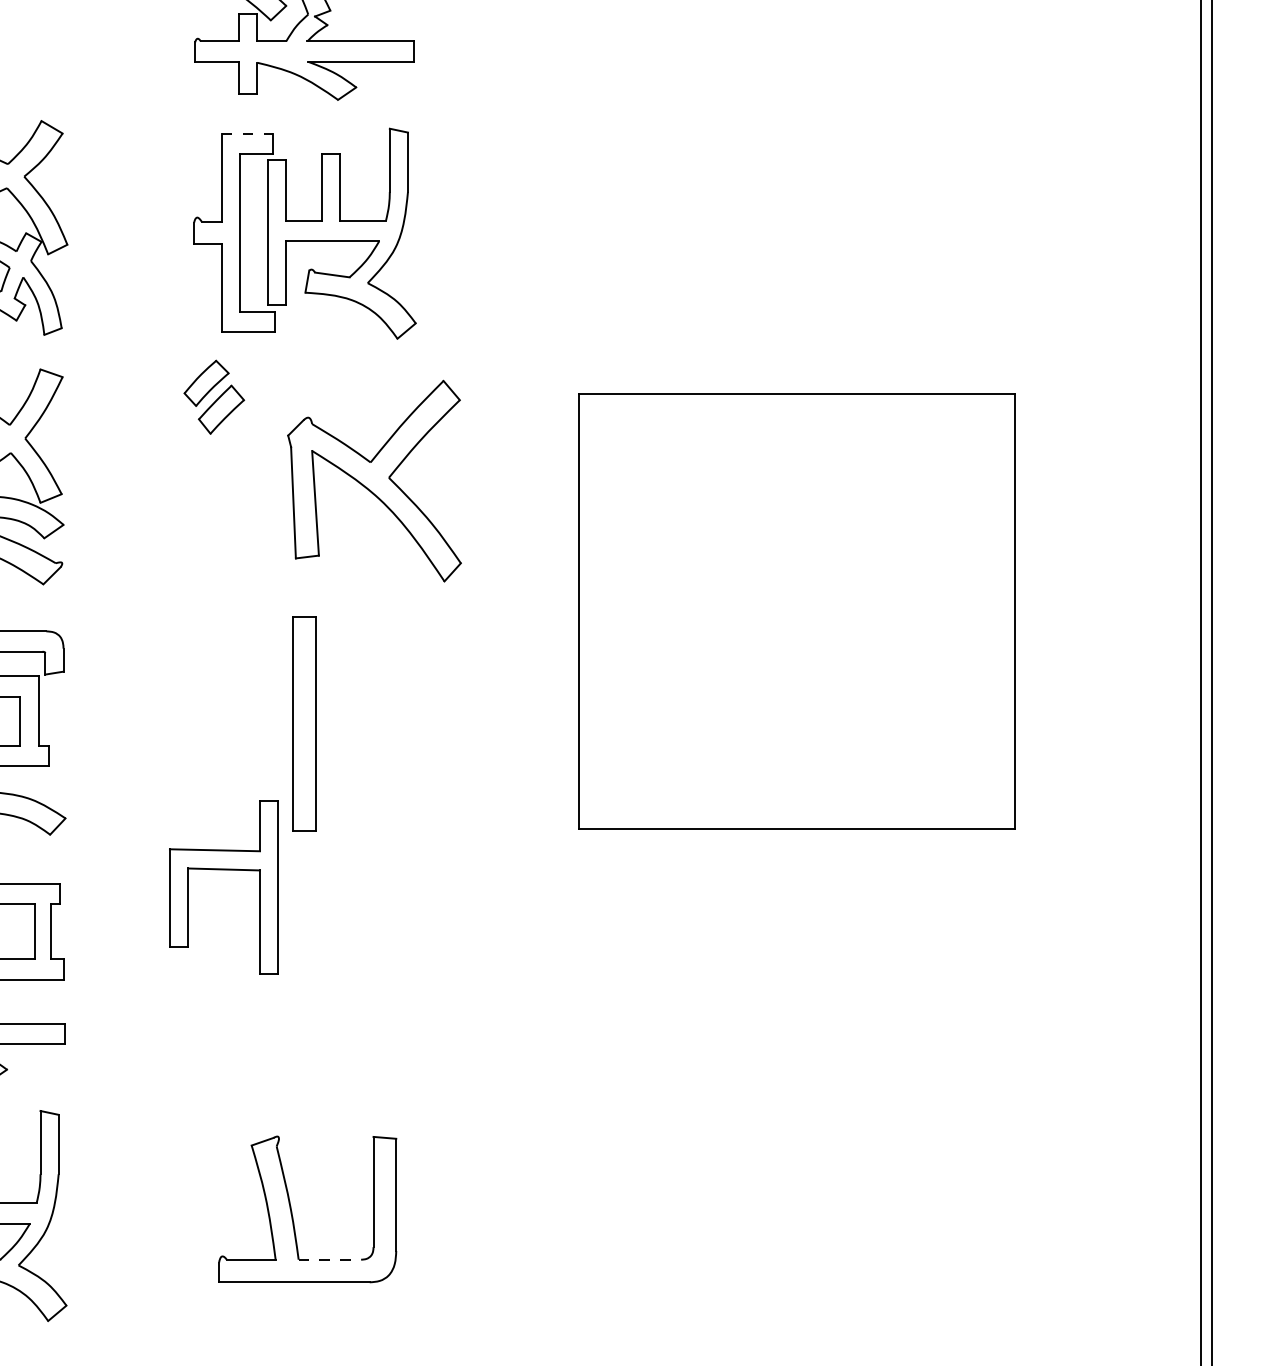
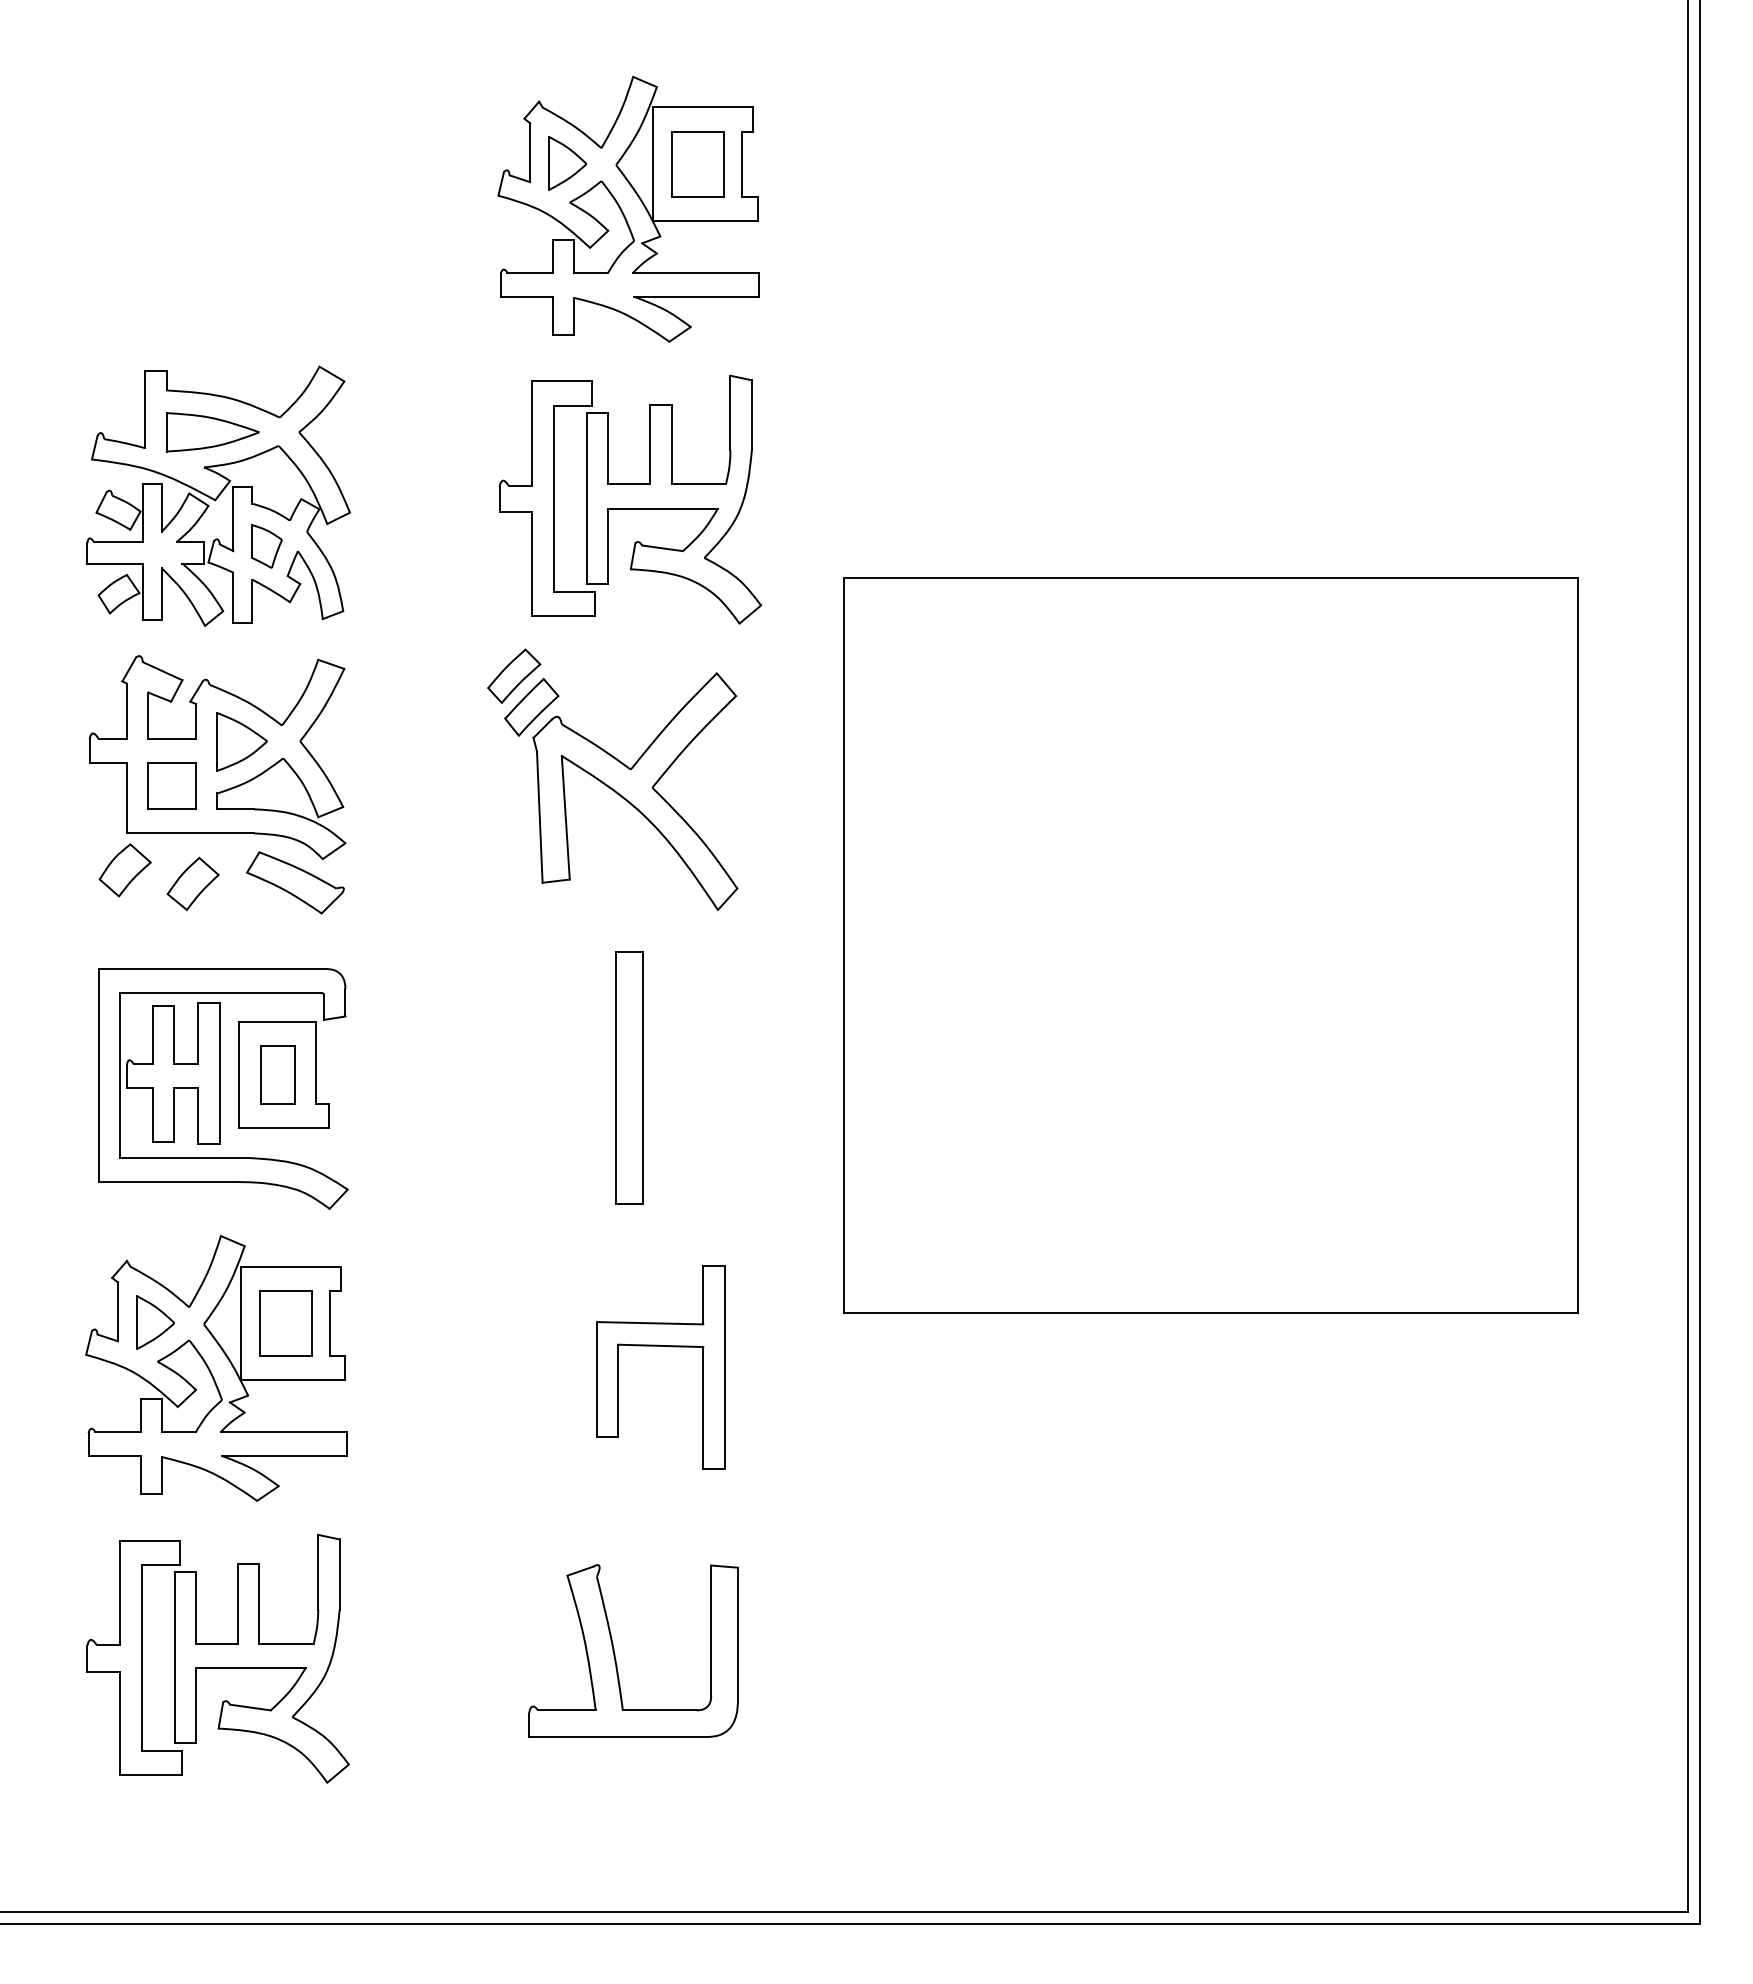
line: (247, 133) -> (562, 381), dashed -> solid
part: (374, 481) -> (635, 791), moved
part: (796, 611) -> (1210, 945), size x1.43
part: (223, 869) -> (660, 1346), moved
line: (329, 1259) -> (659, 1710), dashed -> solid

